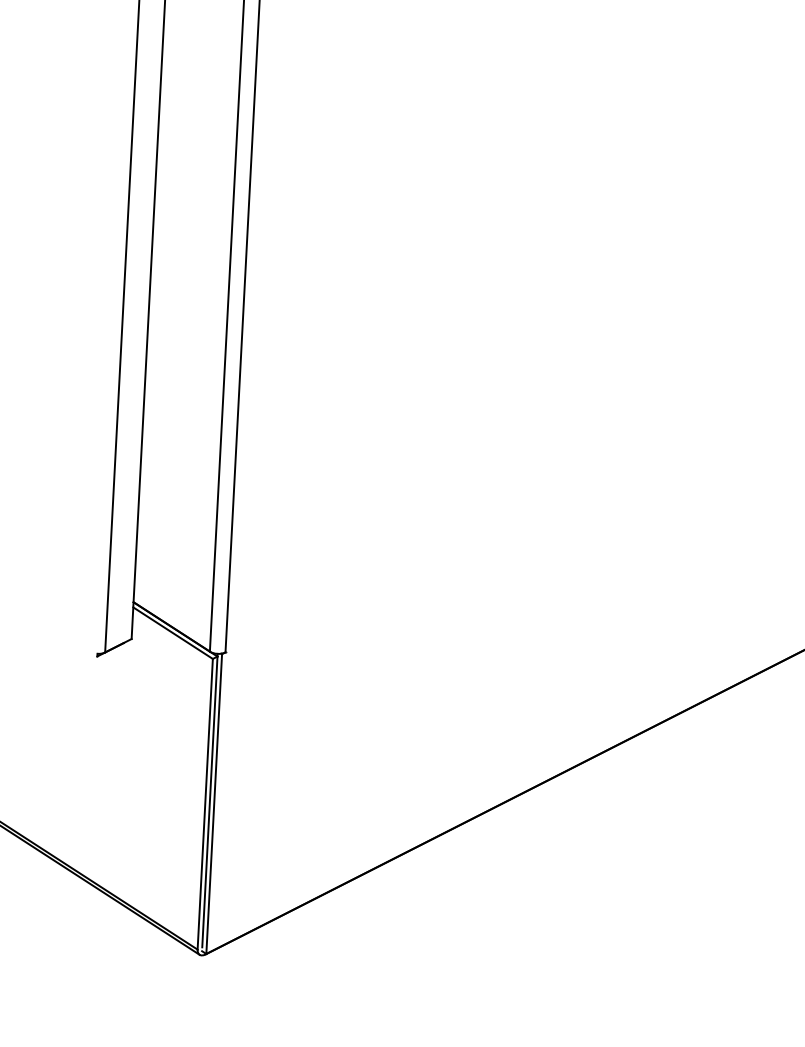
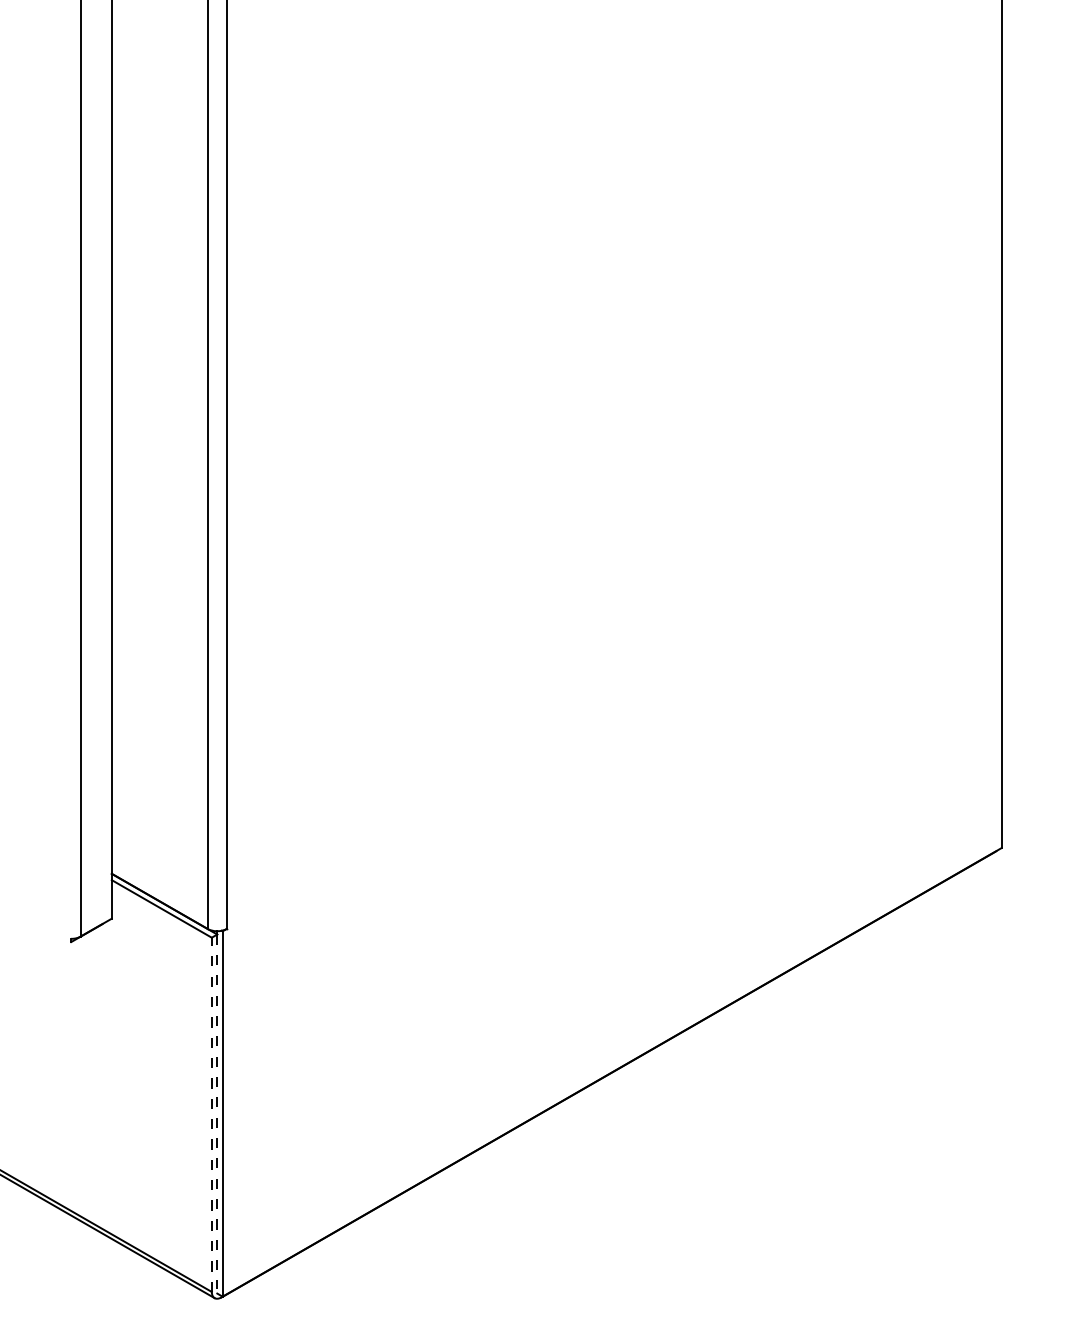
line: (210, 802) -> (217, 1112), solid -> dashed
line: (205, 804) -> (211, 1114), solid -> dashed

